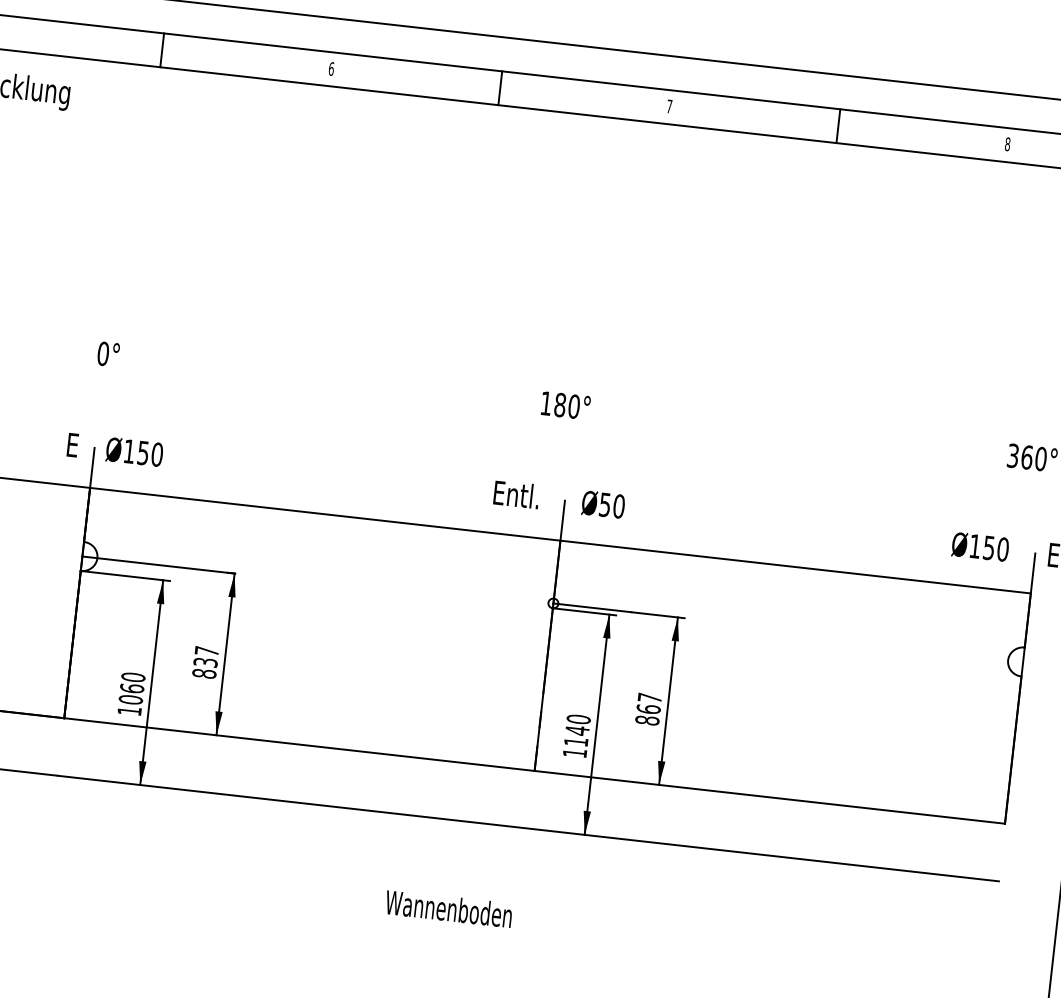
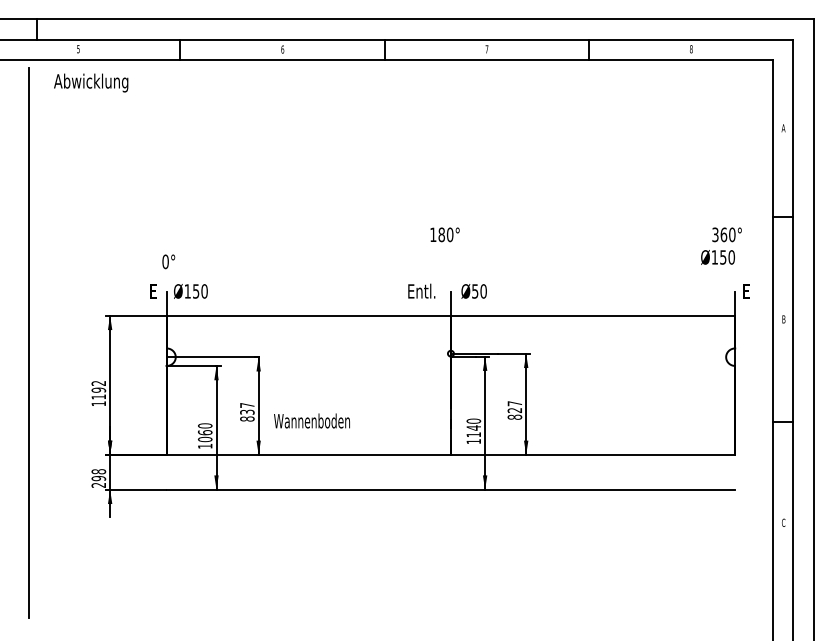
text: (108, 353) -> (168, 261), moved
text: (979, 547) -> (717, 257), moved
text: (648, 709) -> (514, 410), 867 -> 827
text: (448, 907) -> (311, 420), moved

